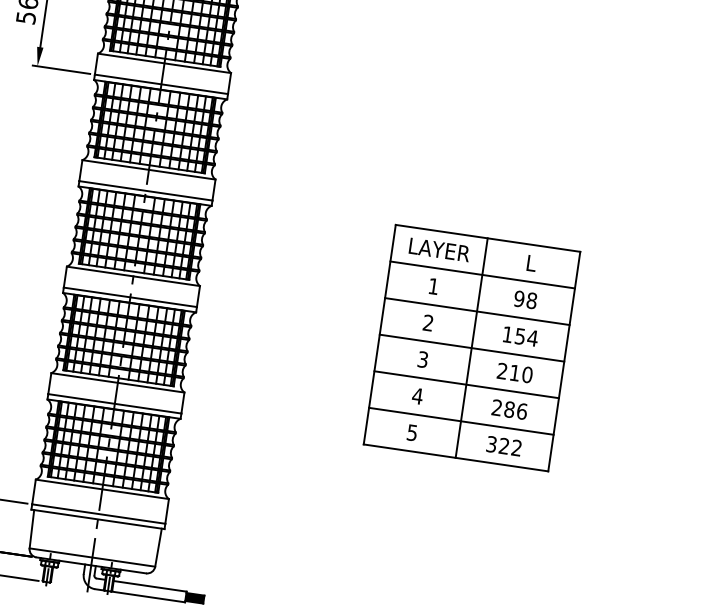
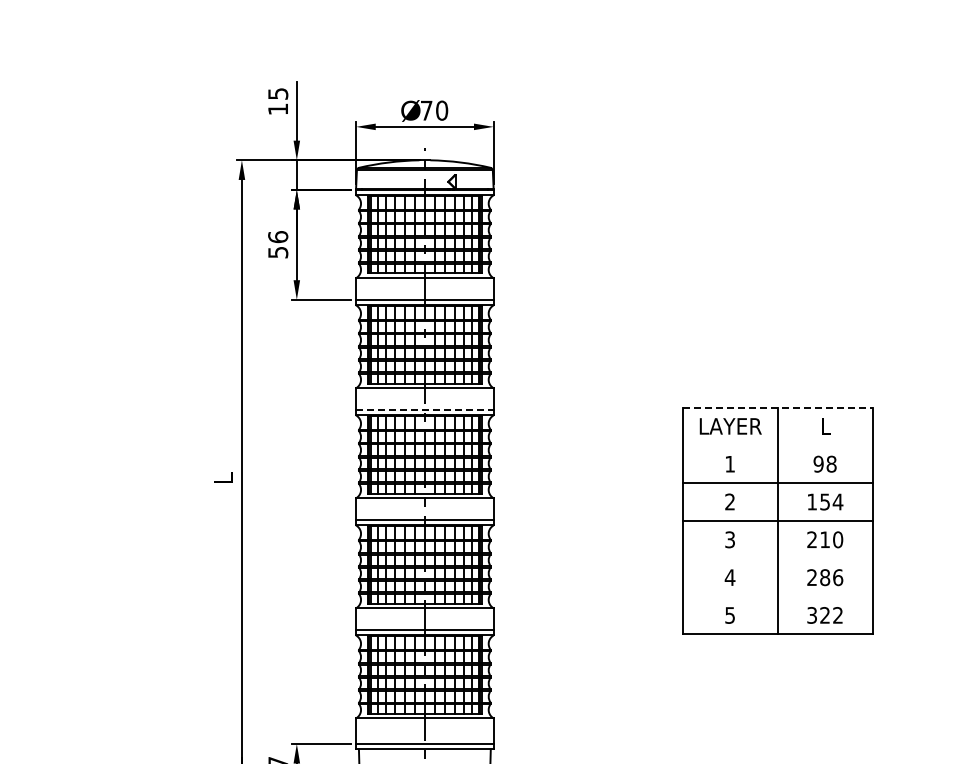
line: (145, 190) -> (424, 409), solid -> dashed
line: (488, 238) -> (778, 407), solid -> dashed
line: (482, 275) -> (777, 445), removed
line: (466, 384) -> (777, 558), removed
line: (460, 421) -> (777, 596), removed

